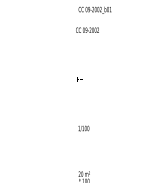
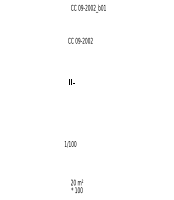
text: (87, 30) -> (80, 40), moved
text: (83, 128) -> (70, 144), moved

